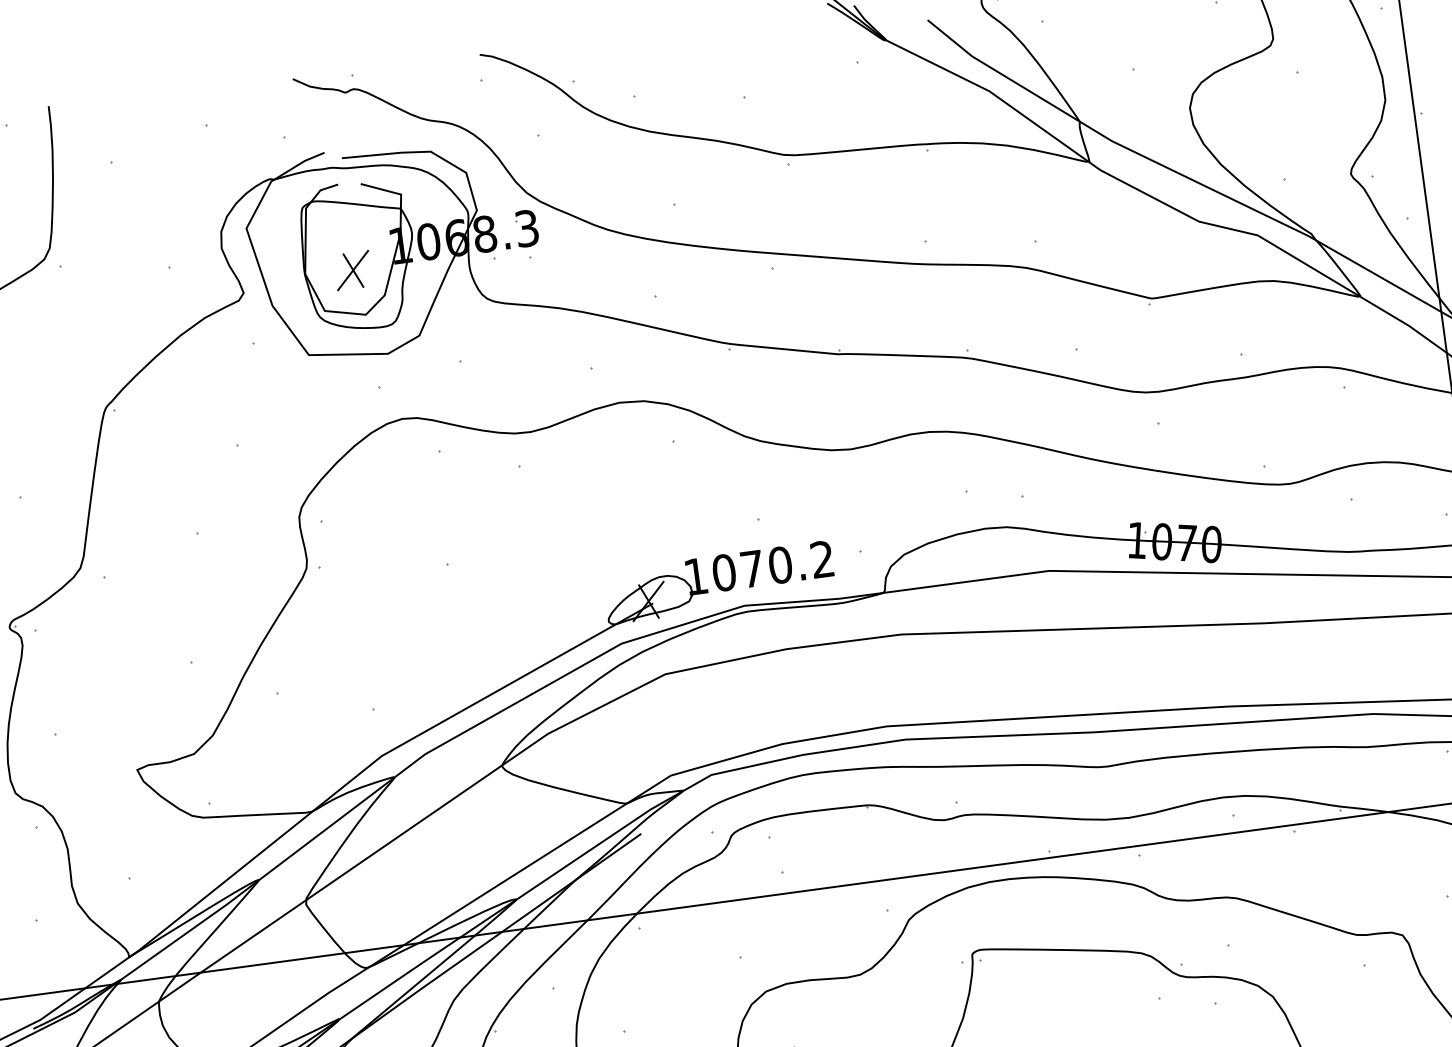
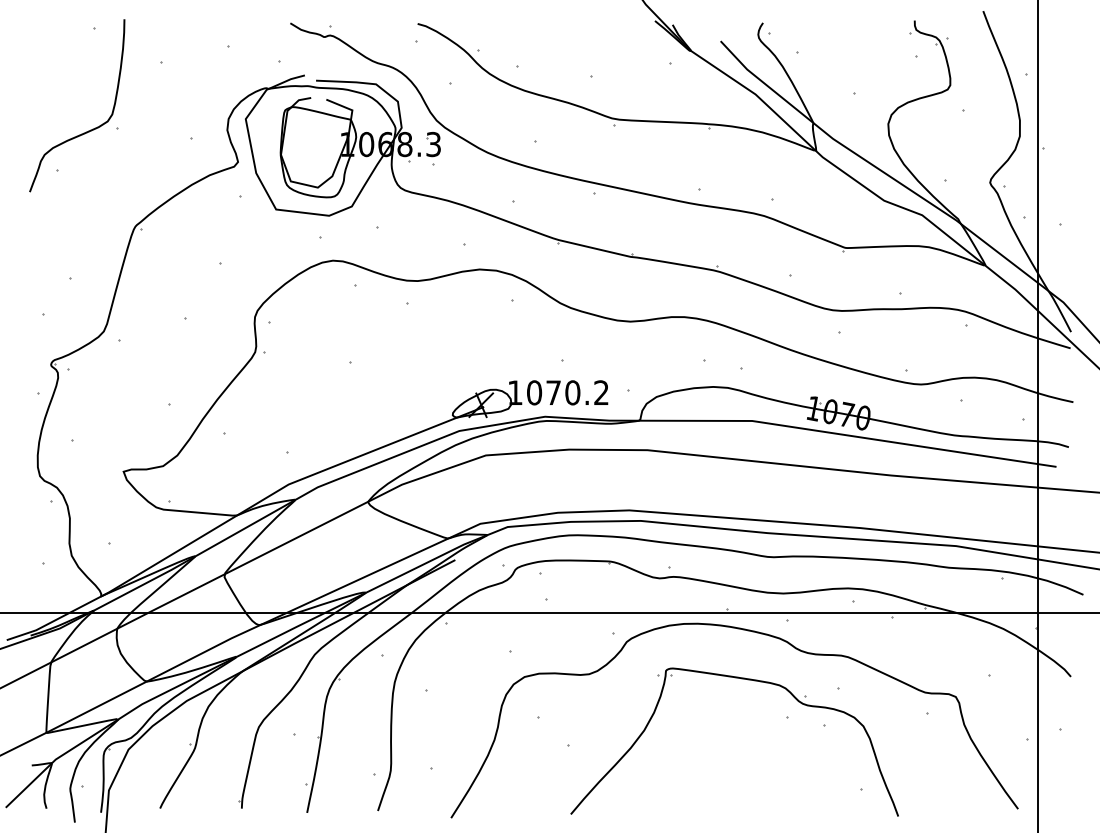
part: (353, 269) -> (313, 156), removed

